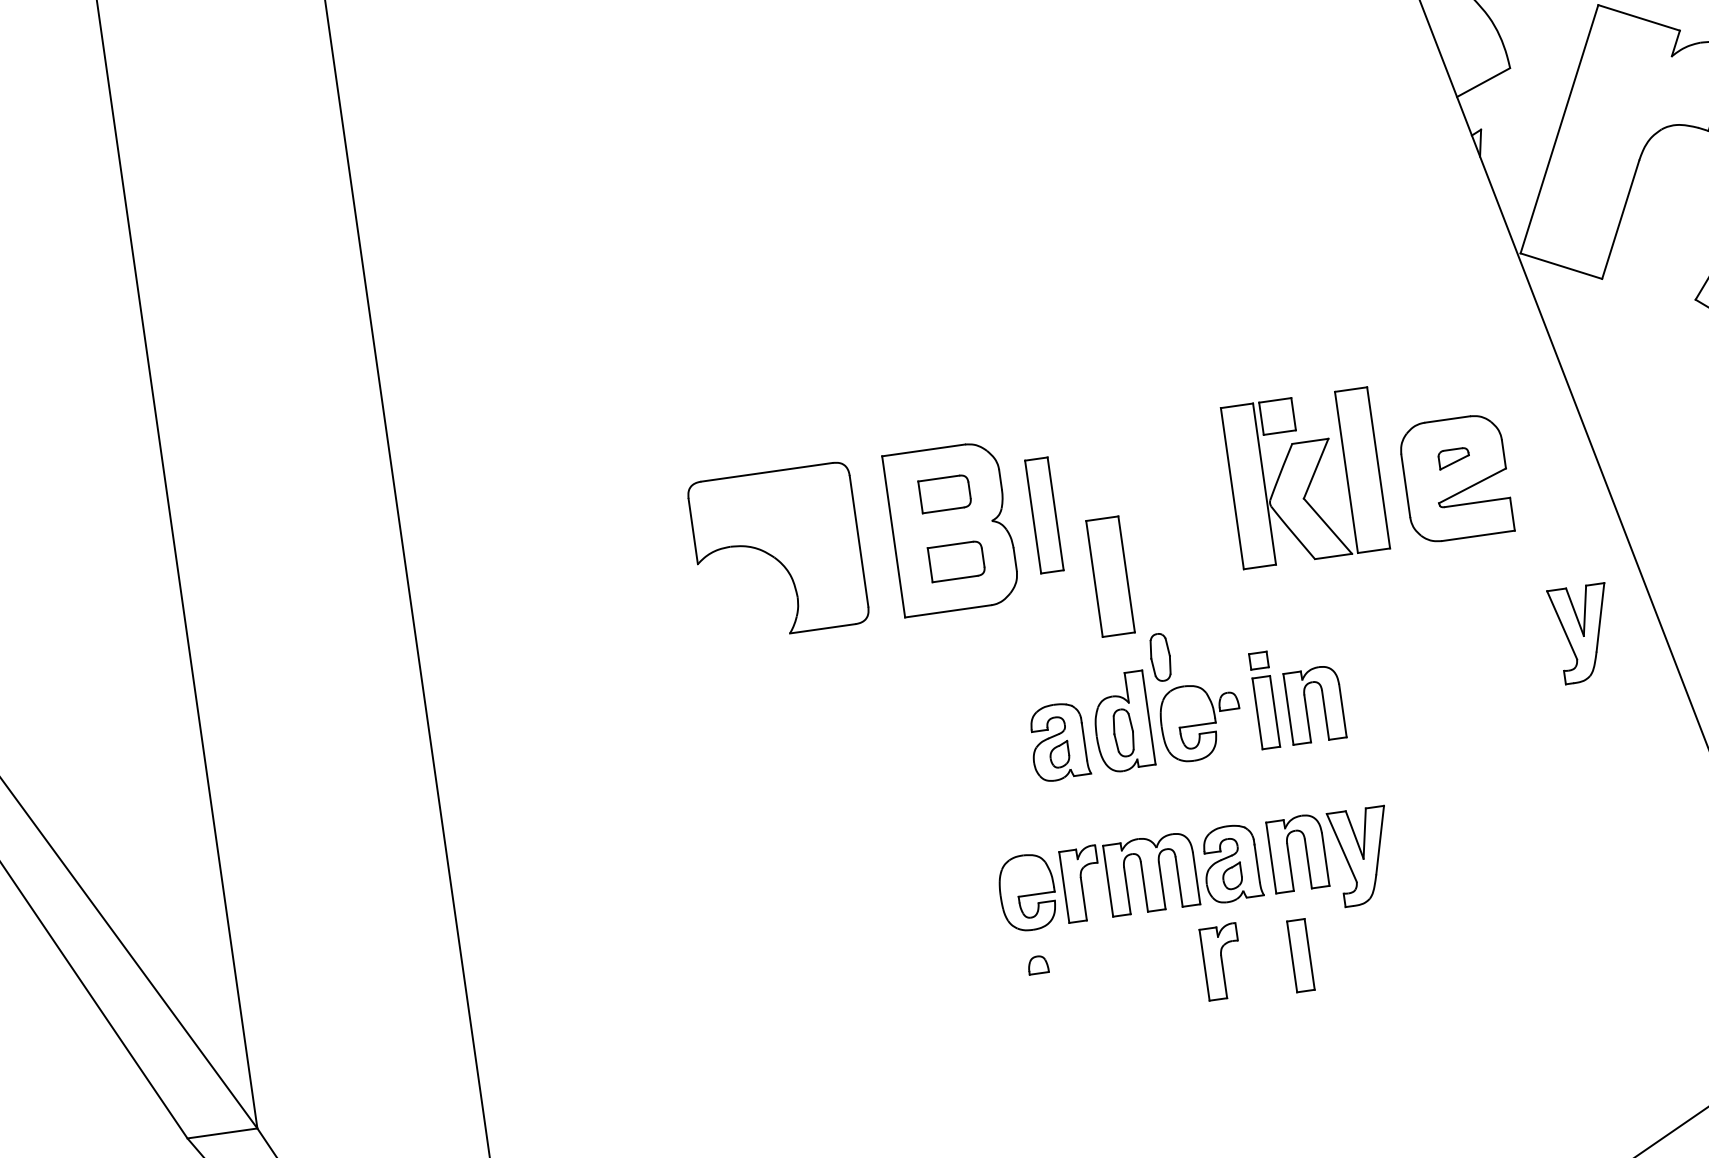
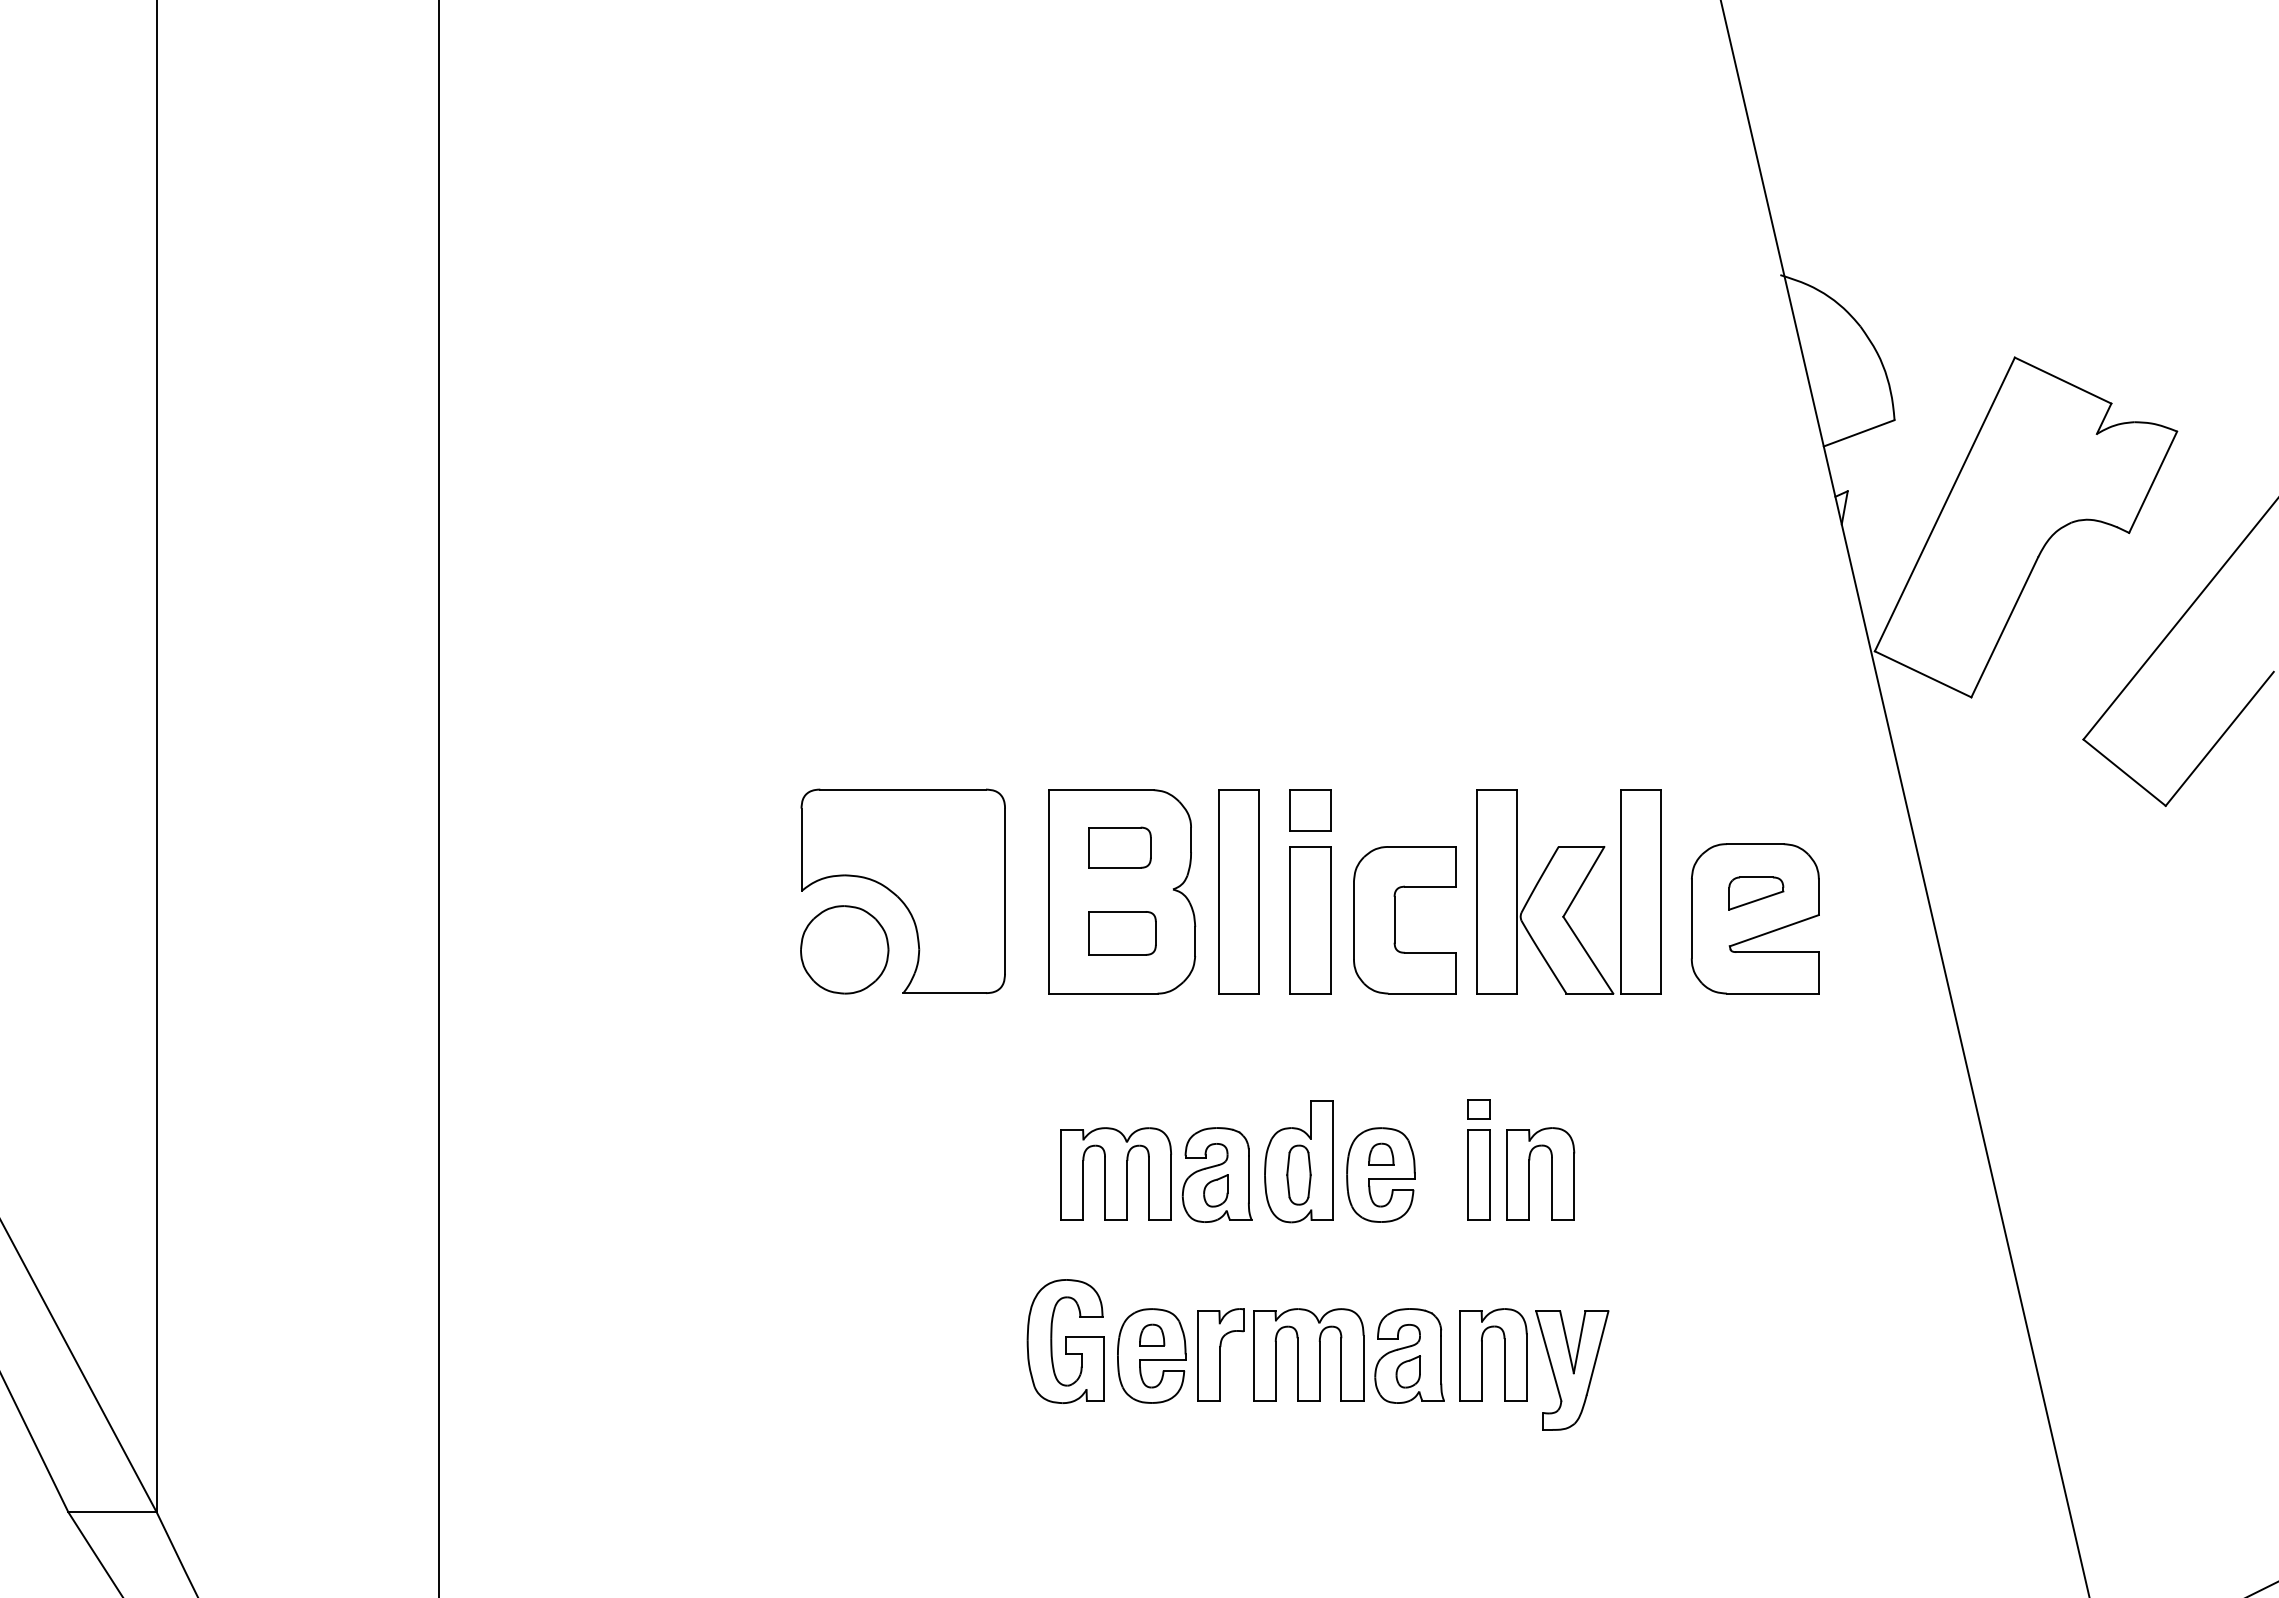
part: (1277, 416) -> (1310, 810), moved
part: (1454, 458) -> (1756, 893), size x1.43
part: (1043, 515) -> (1238, 891), size x1.43
part: (1171, 520) -> (1395, 920), added
part: (1110, 576) -> (1310, 920), moved
part: (738, 605) -> (844, 949), added
part: (1582, 634) -> (1884, 1133), removed
part: (1160, 656) -> (1357, 1087), removed
part: (1228, 700) -> (1381, 1153), moved
part: (978, 752) -> (1115, 1173), added
part: (957, 890) -> (1065, 1341), added
part: (1300, 955) -> (1478, 1481), removed
part: (1222, 961) -> (1380, 1475), removed
part: (1038, 964) -> (1152, 1334), moved

